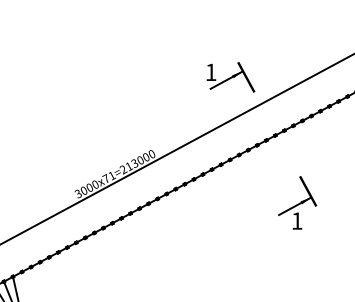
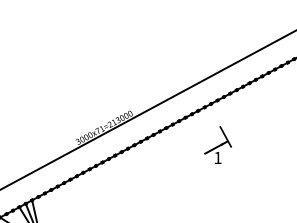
part: (231, 77) -> (186, 59), removed
part: (296, 202) -> (217, 144), moved

